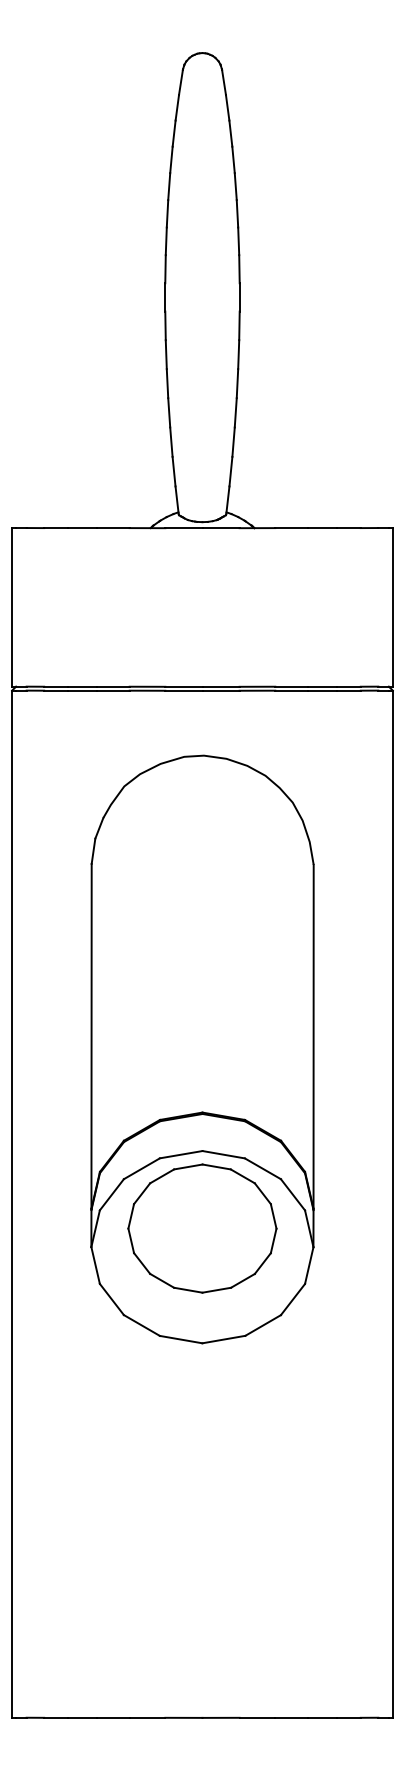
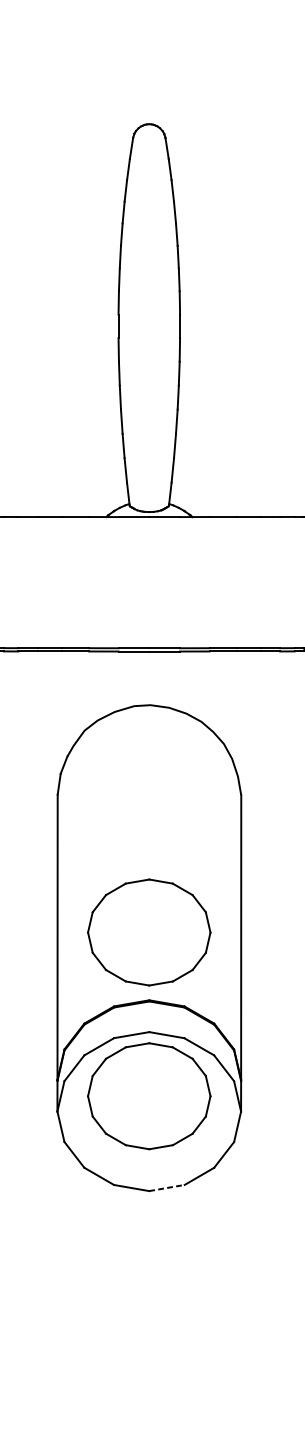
part: (202, 1030) -> (149, 932), added
line: (223, 1339) -> (166, 1187), solid -> dashed

